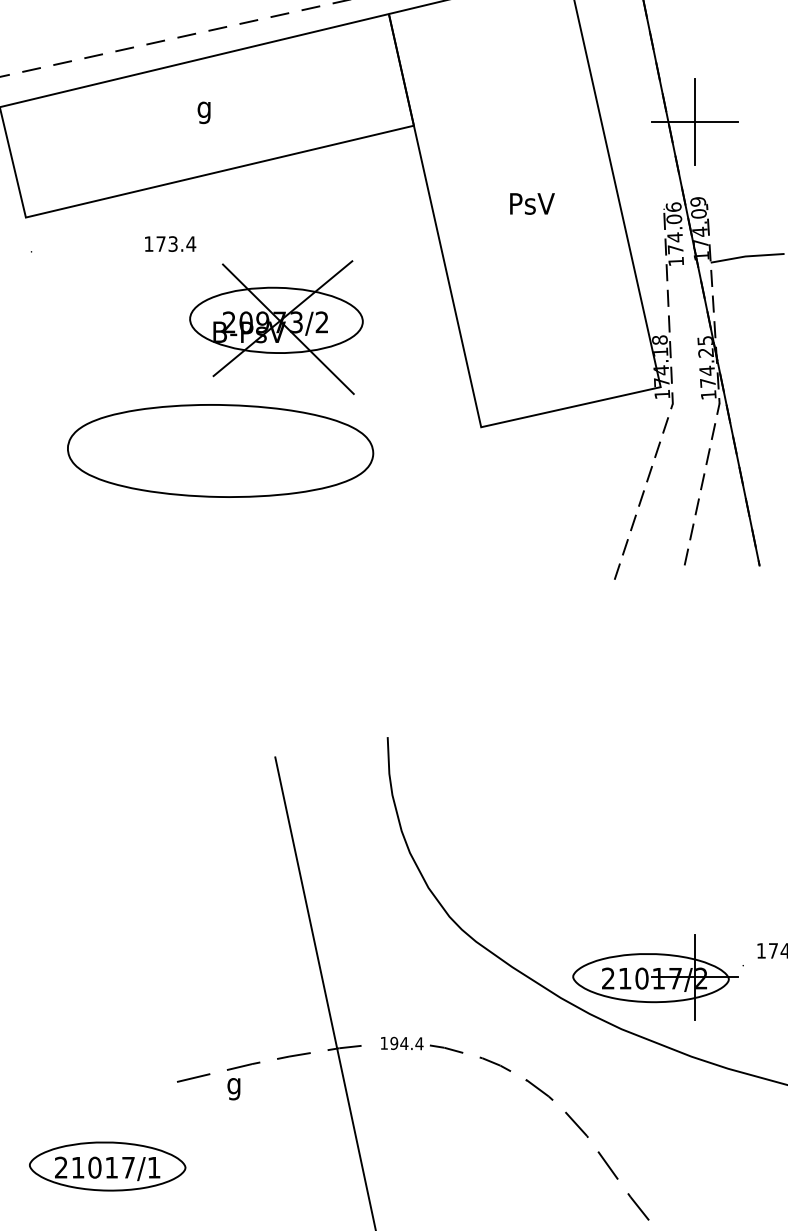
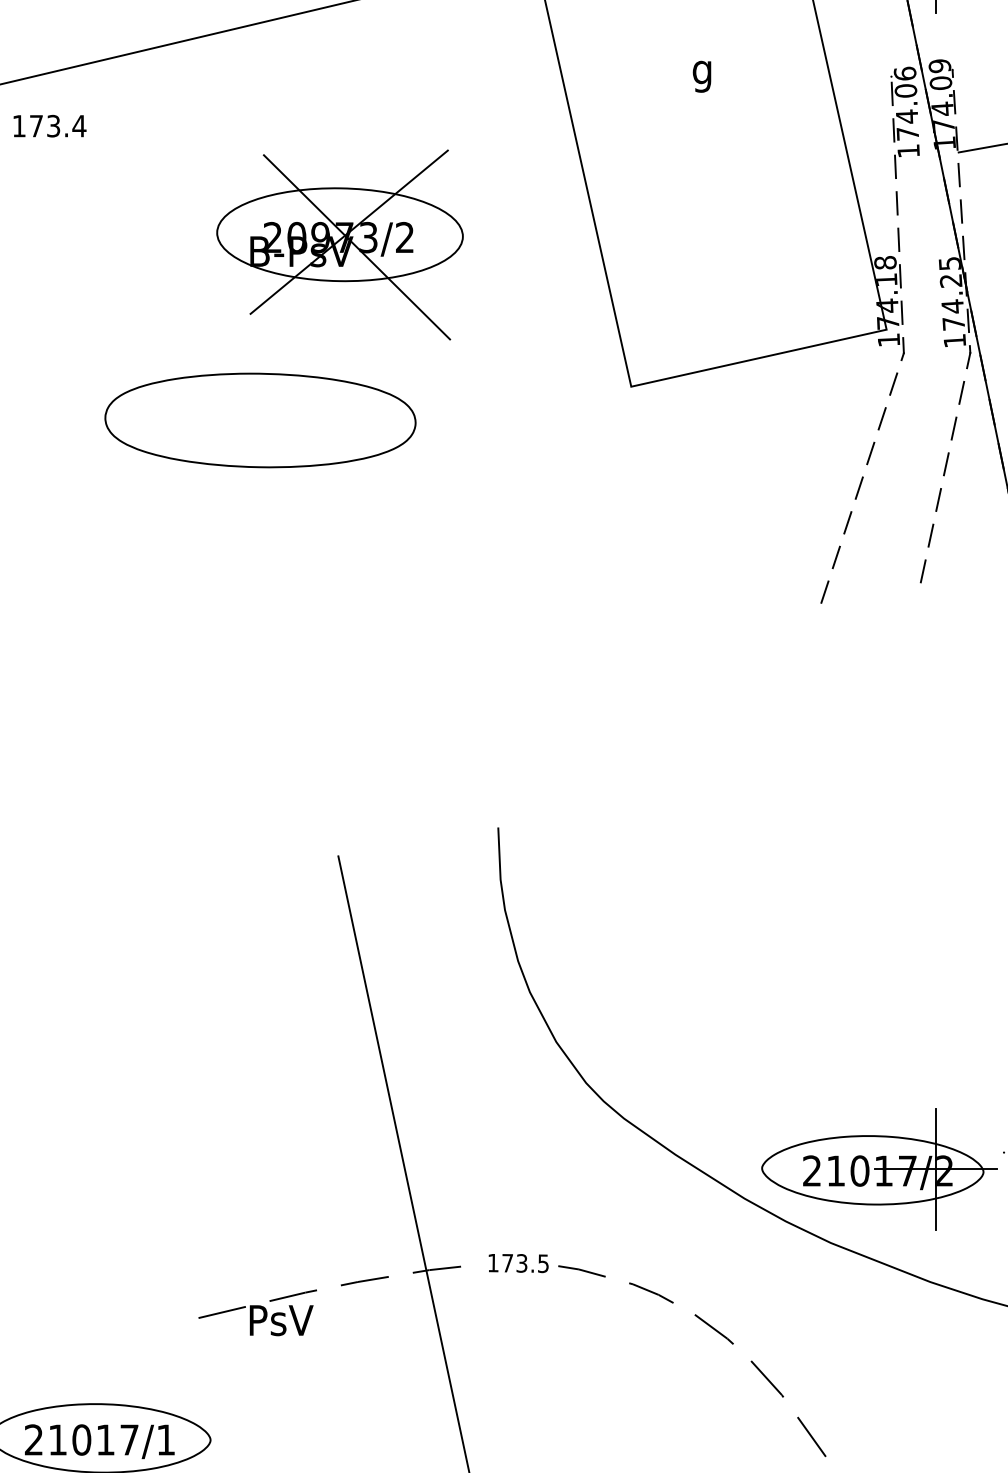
text: (532, 206) -> (704, 72), PsV -> g
text: (170, 243) -> (49, 125), moved
part: (220, 450) -> (260, 419), size x0.71
text: (406, 1043) -> (524, 1263), 194.4 -> 173.5
text: (235, 1086) -> (281, 1324), g -> PsV

